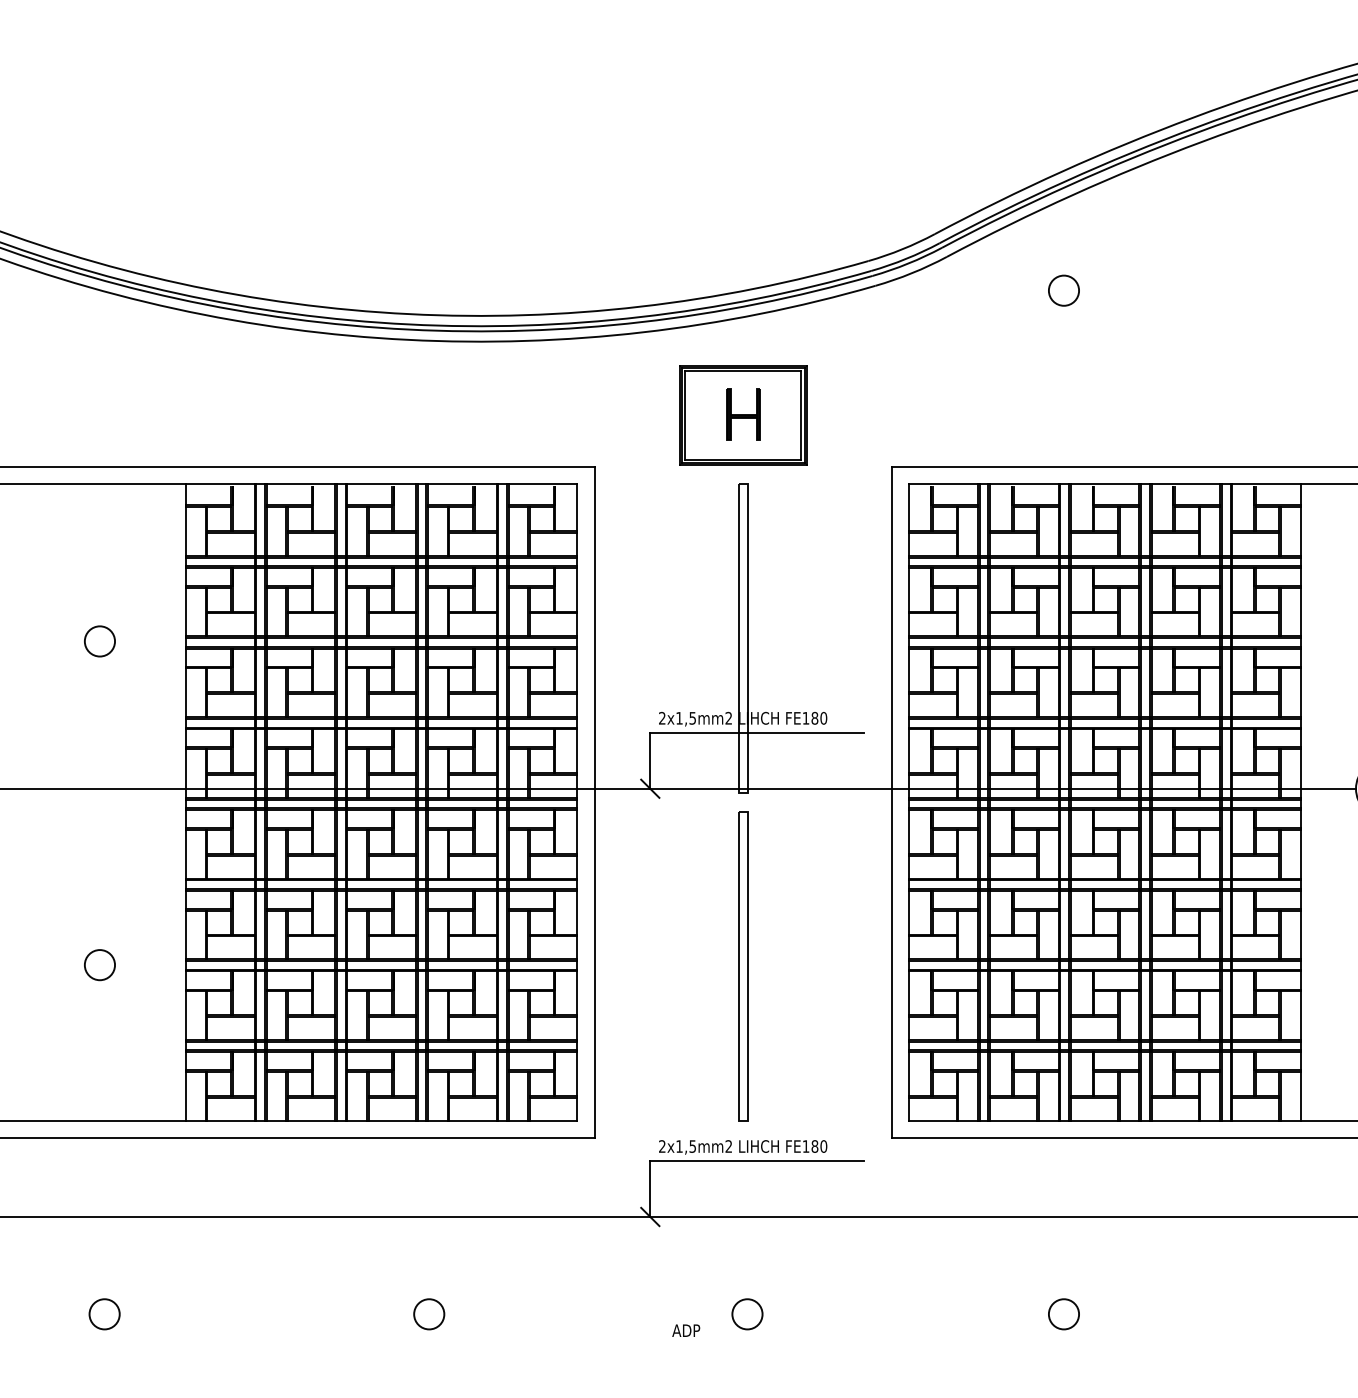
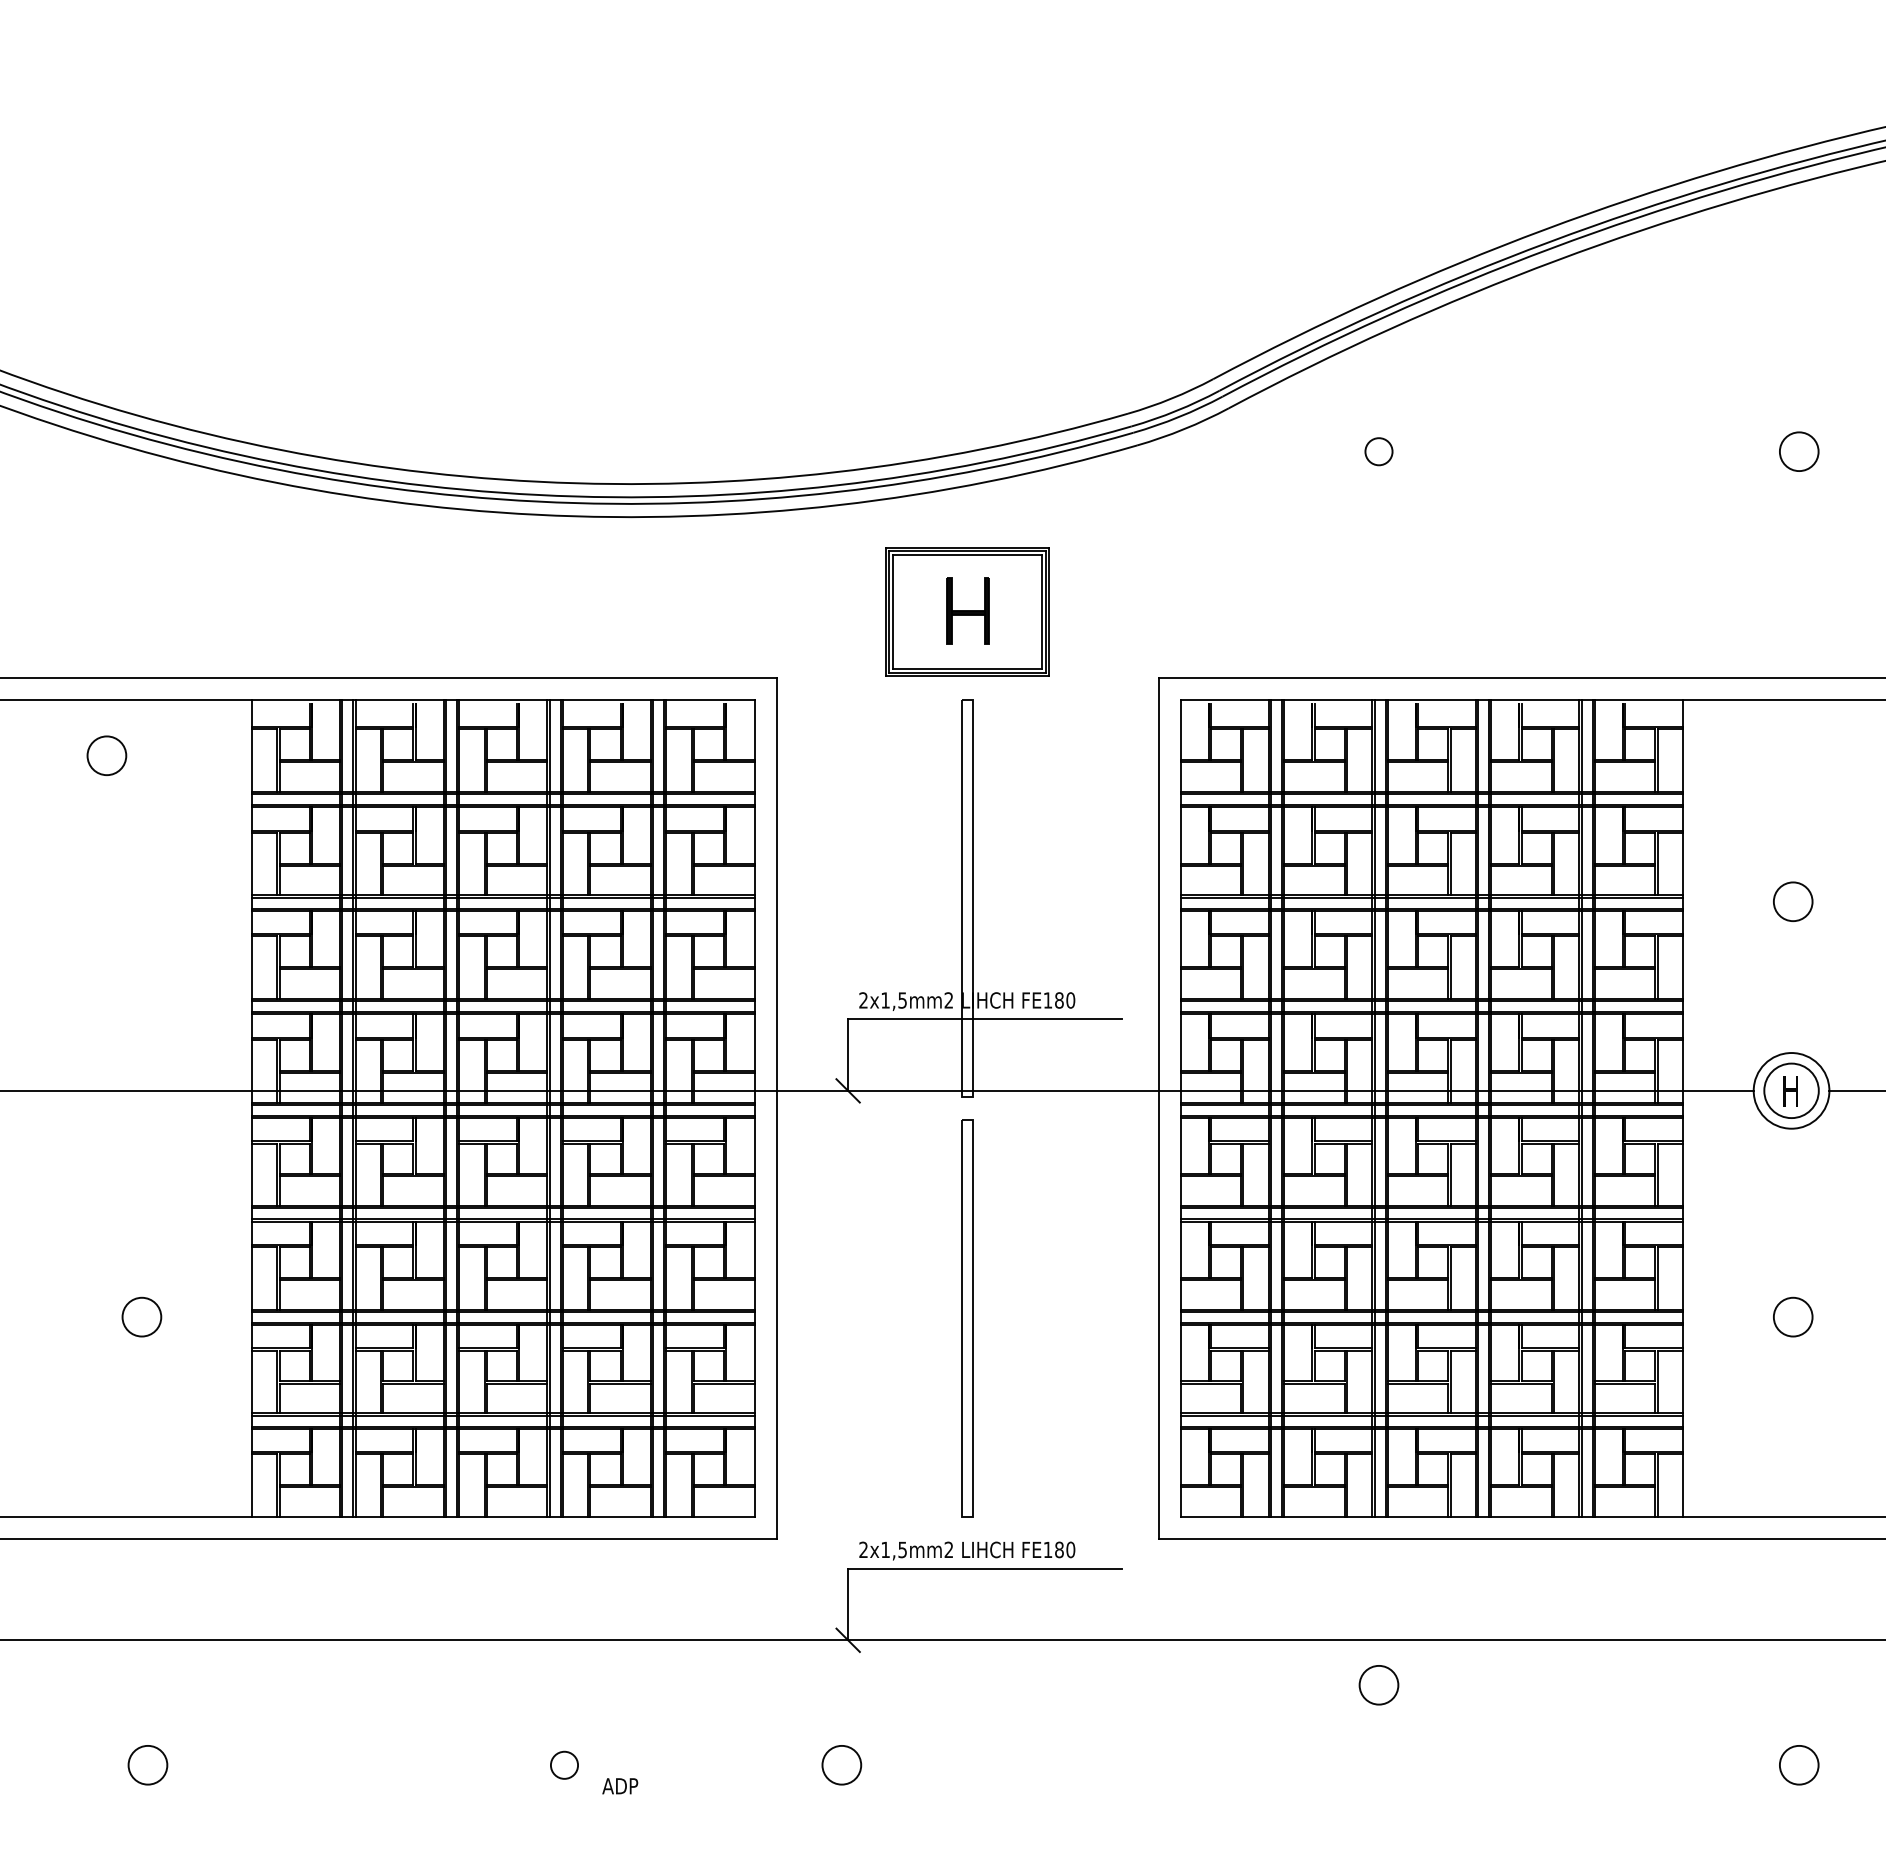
circle: (1063, 290) -> (1378, 451), size x0.7
circle: (99, 641) -> (106, 755), moved
circle: (429, 1314) -> (564, 1765), size x0.7
circle: (747, 1314) -> (841, 1765), moved
circle: (1063, 1314) -> (1378, 1685), moved
text: (686, 1330) -> (620, 1786), moved

